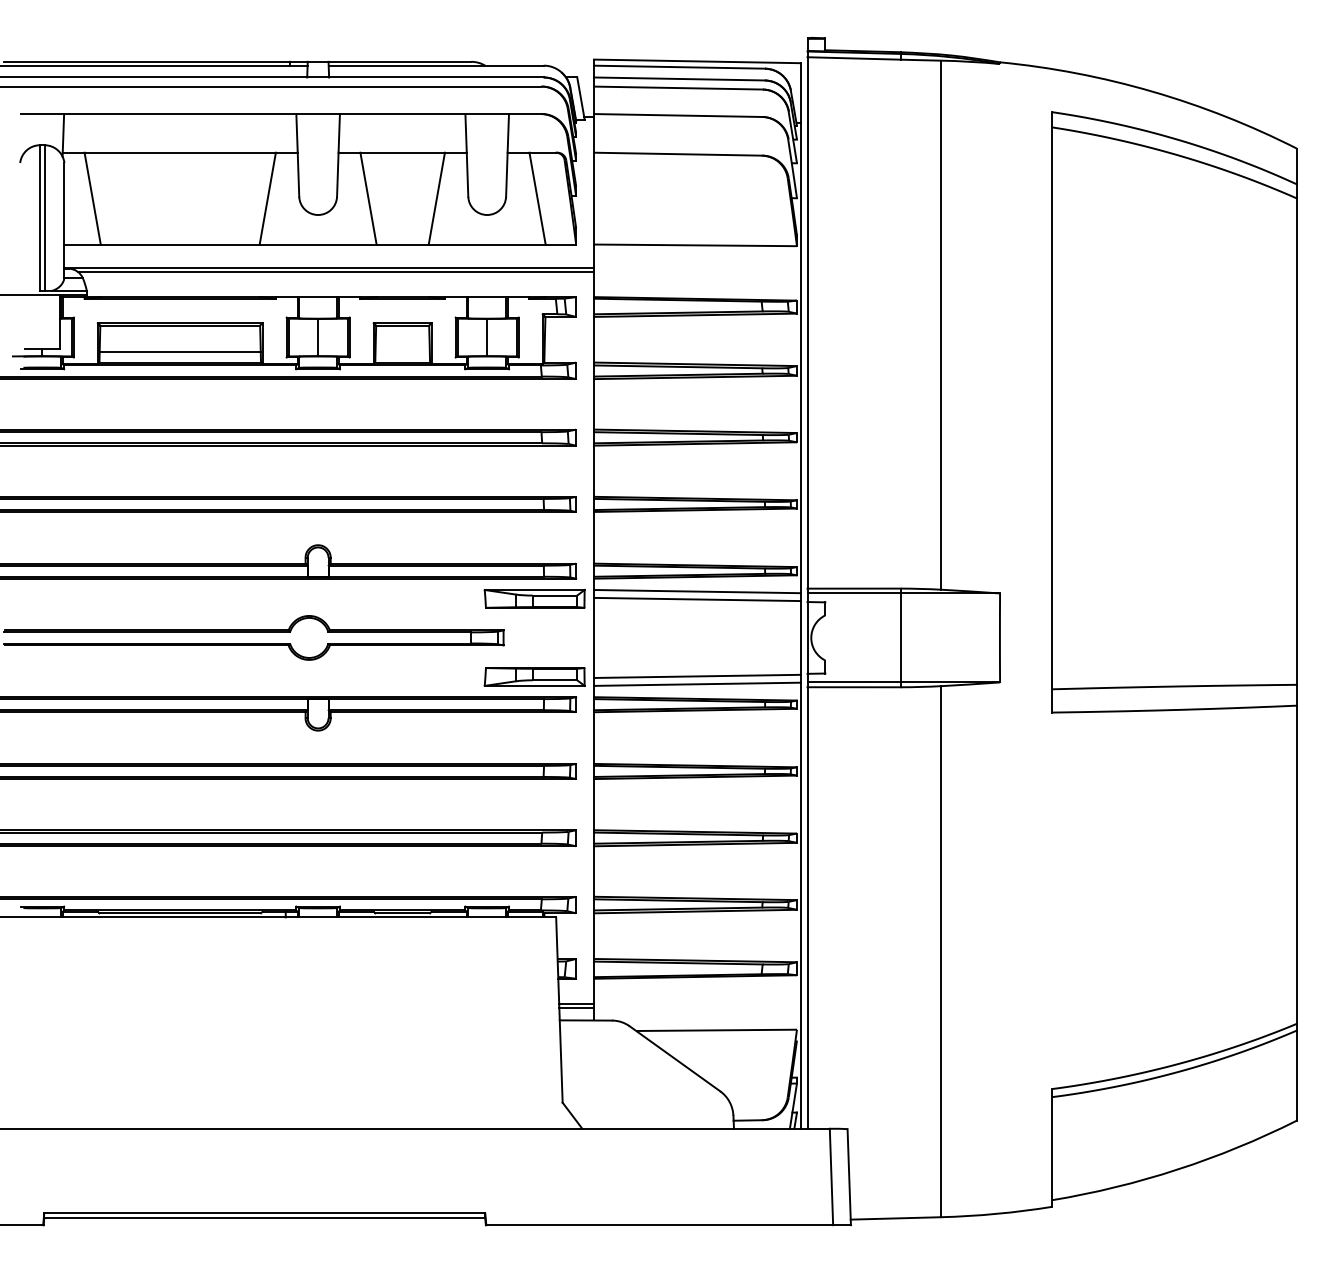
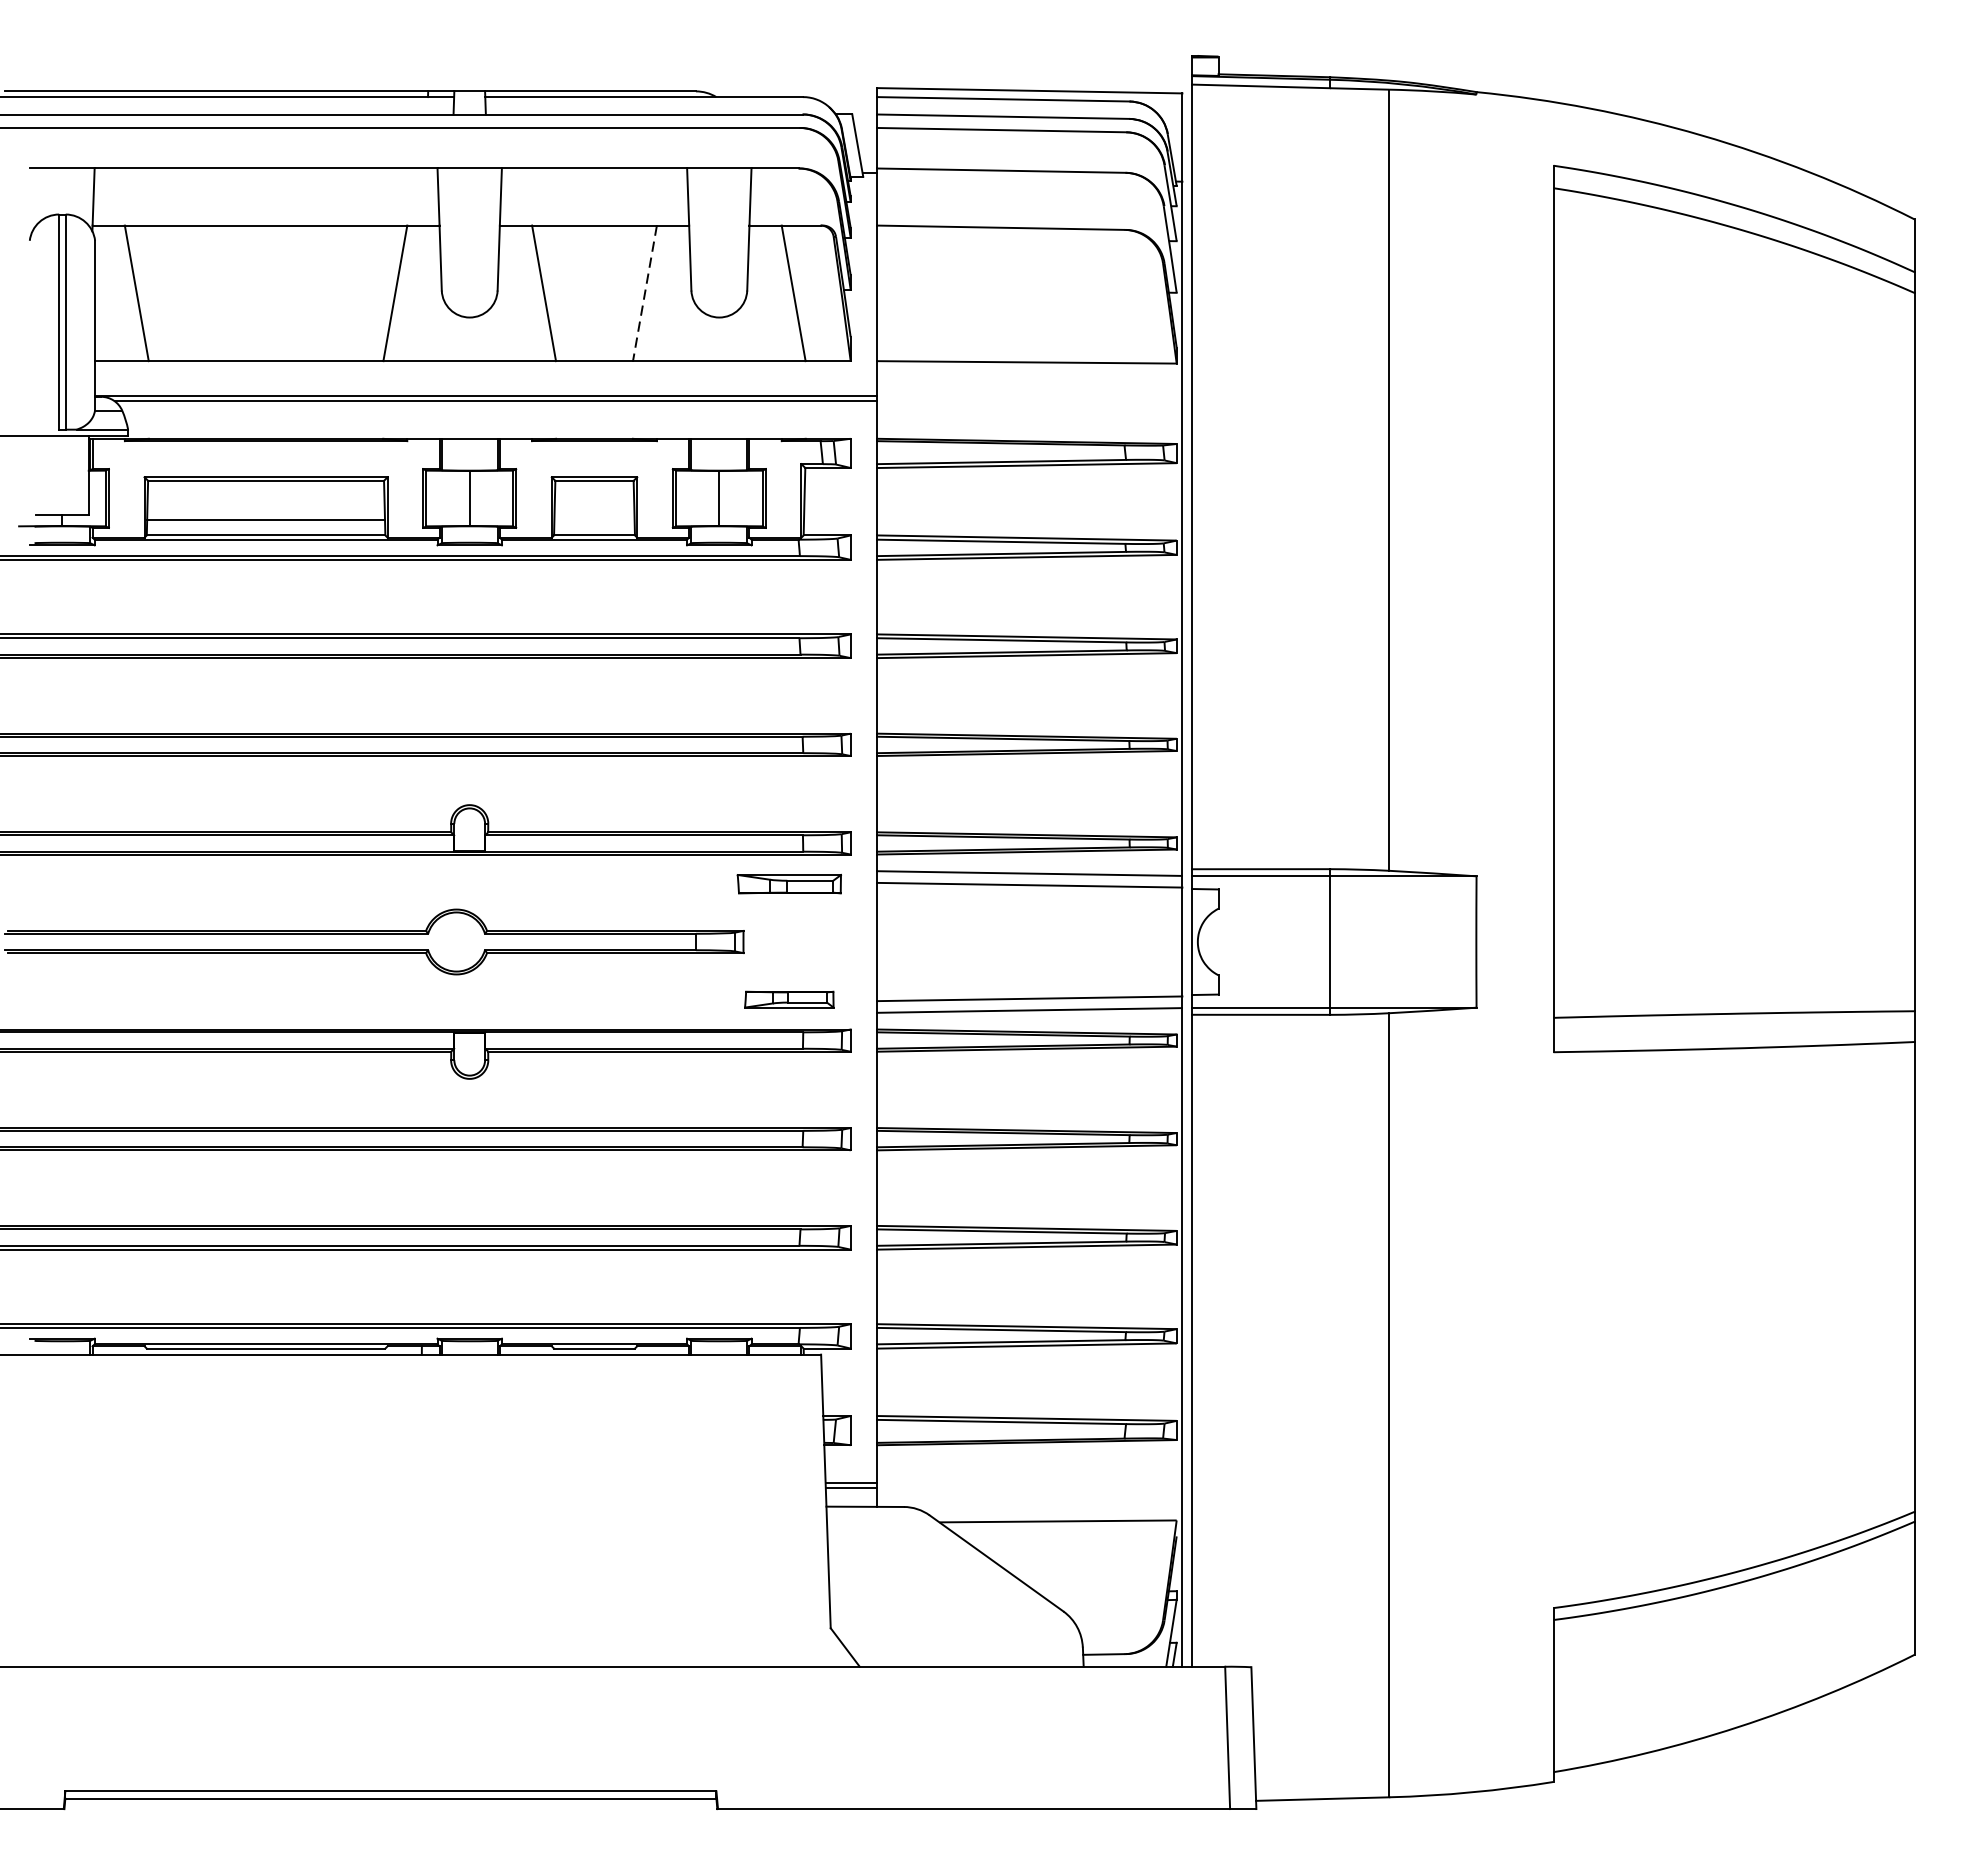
line: (436, 198) -> (644, 293), solid -> dashed
part: (534, 598) -> (789, 883), size x0.7
part: (534, 676) -> (789, 998), size x0.6

